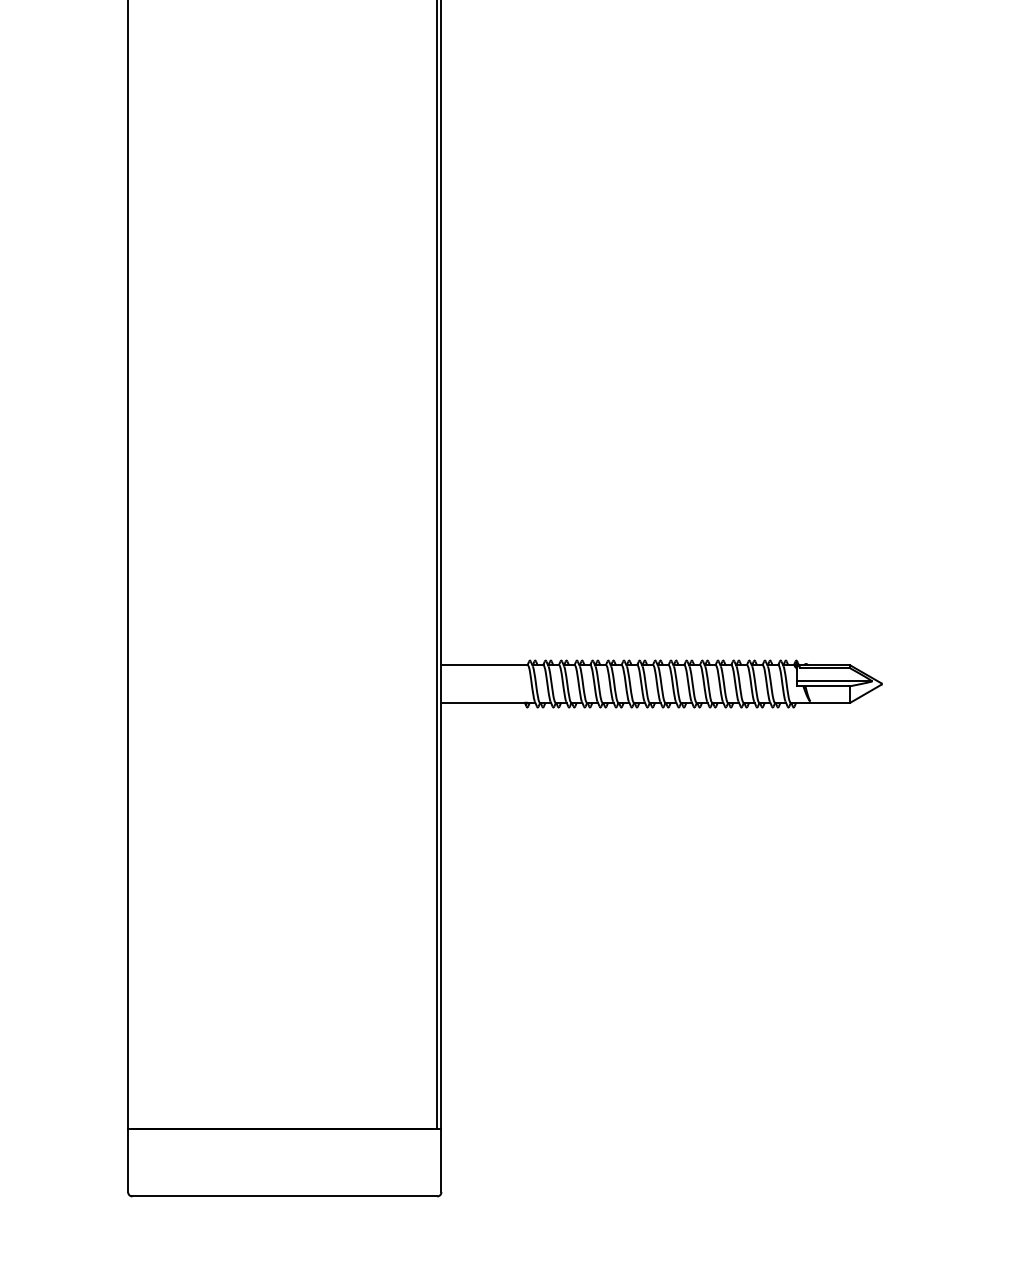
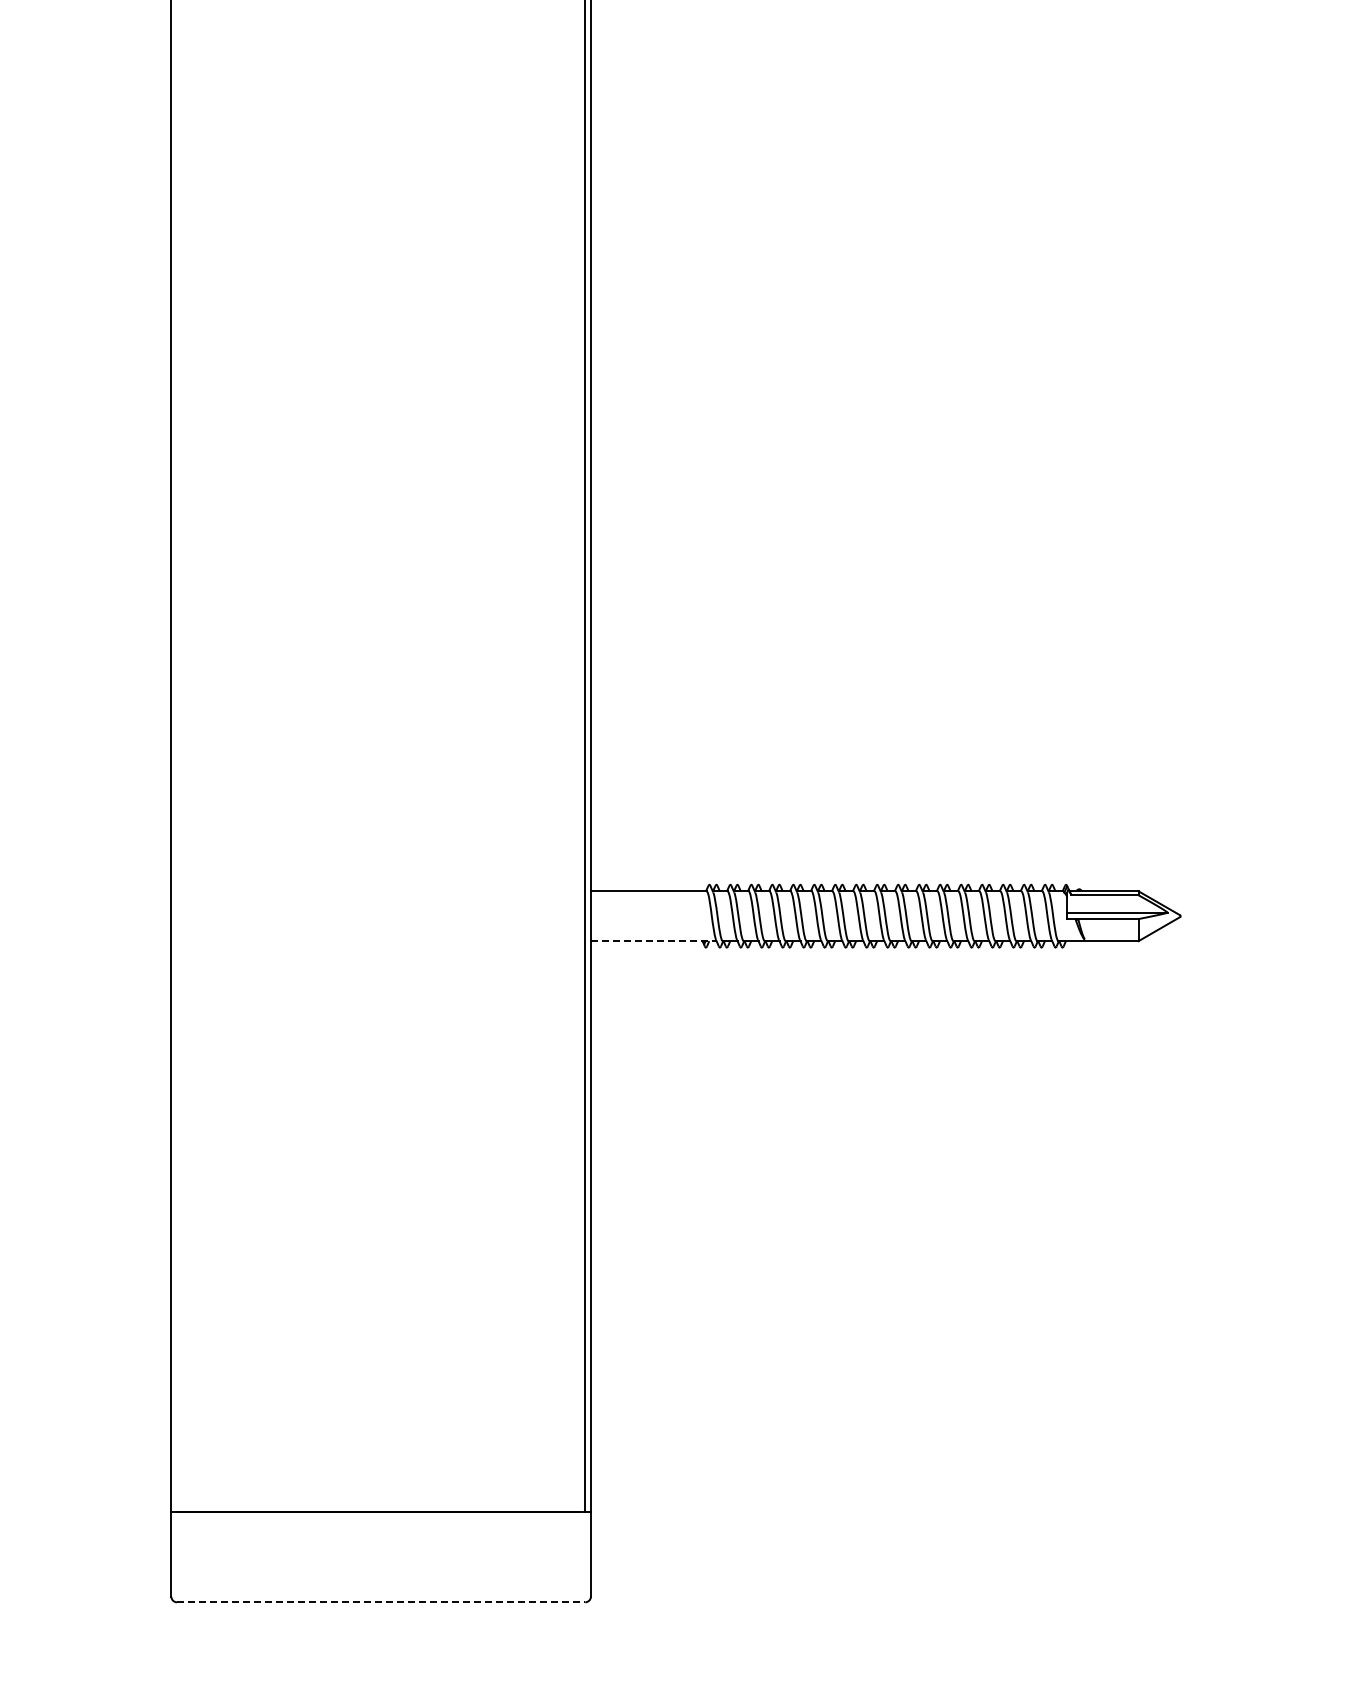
line: (488, 702) -> (653, 941), solid -> dashed
line: (285, 1196) -> (381, 1602), solid -> dashed

